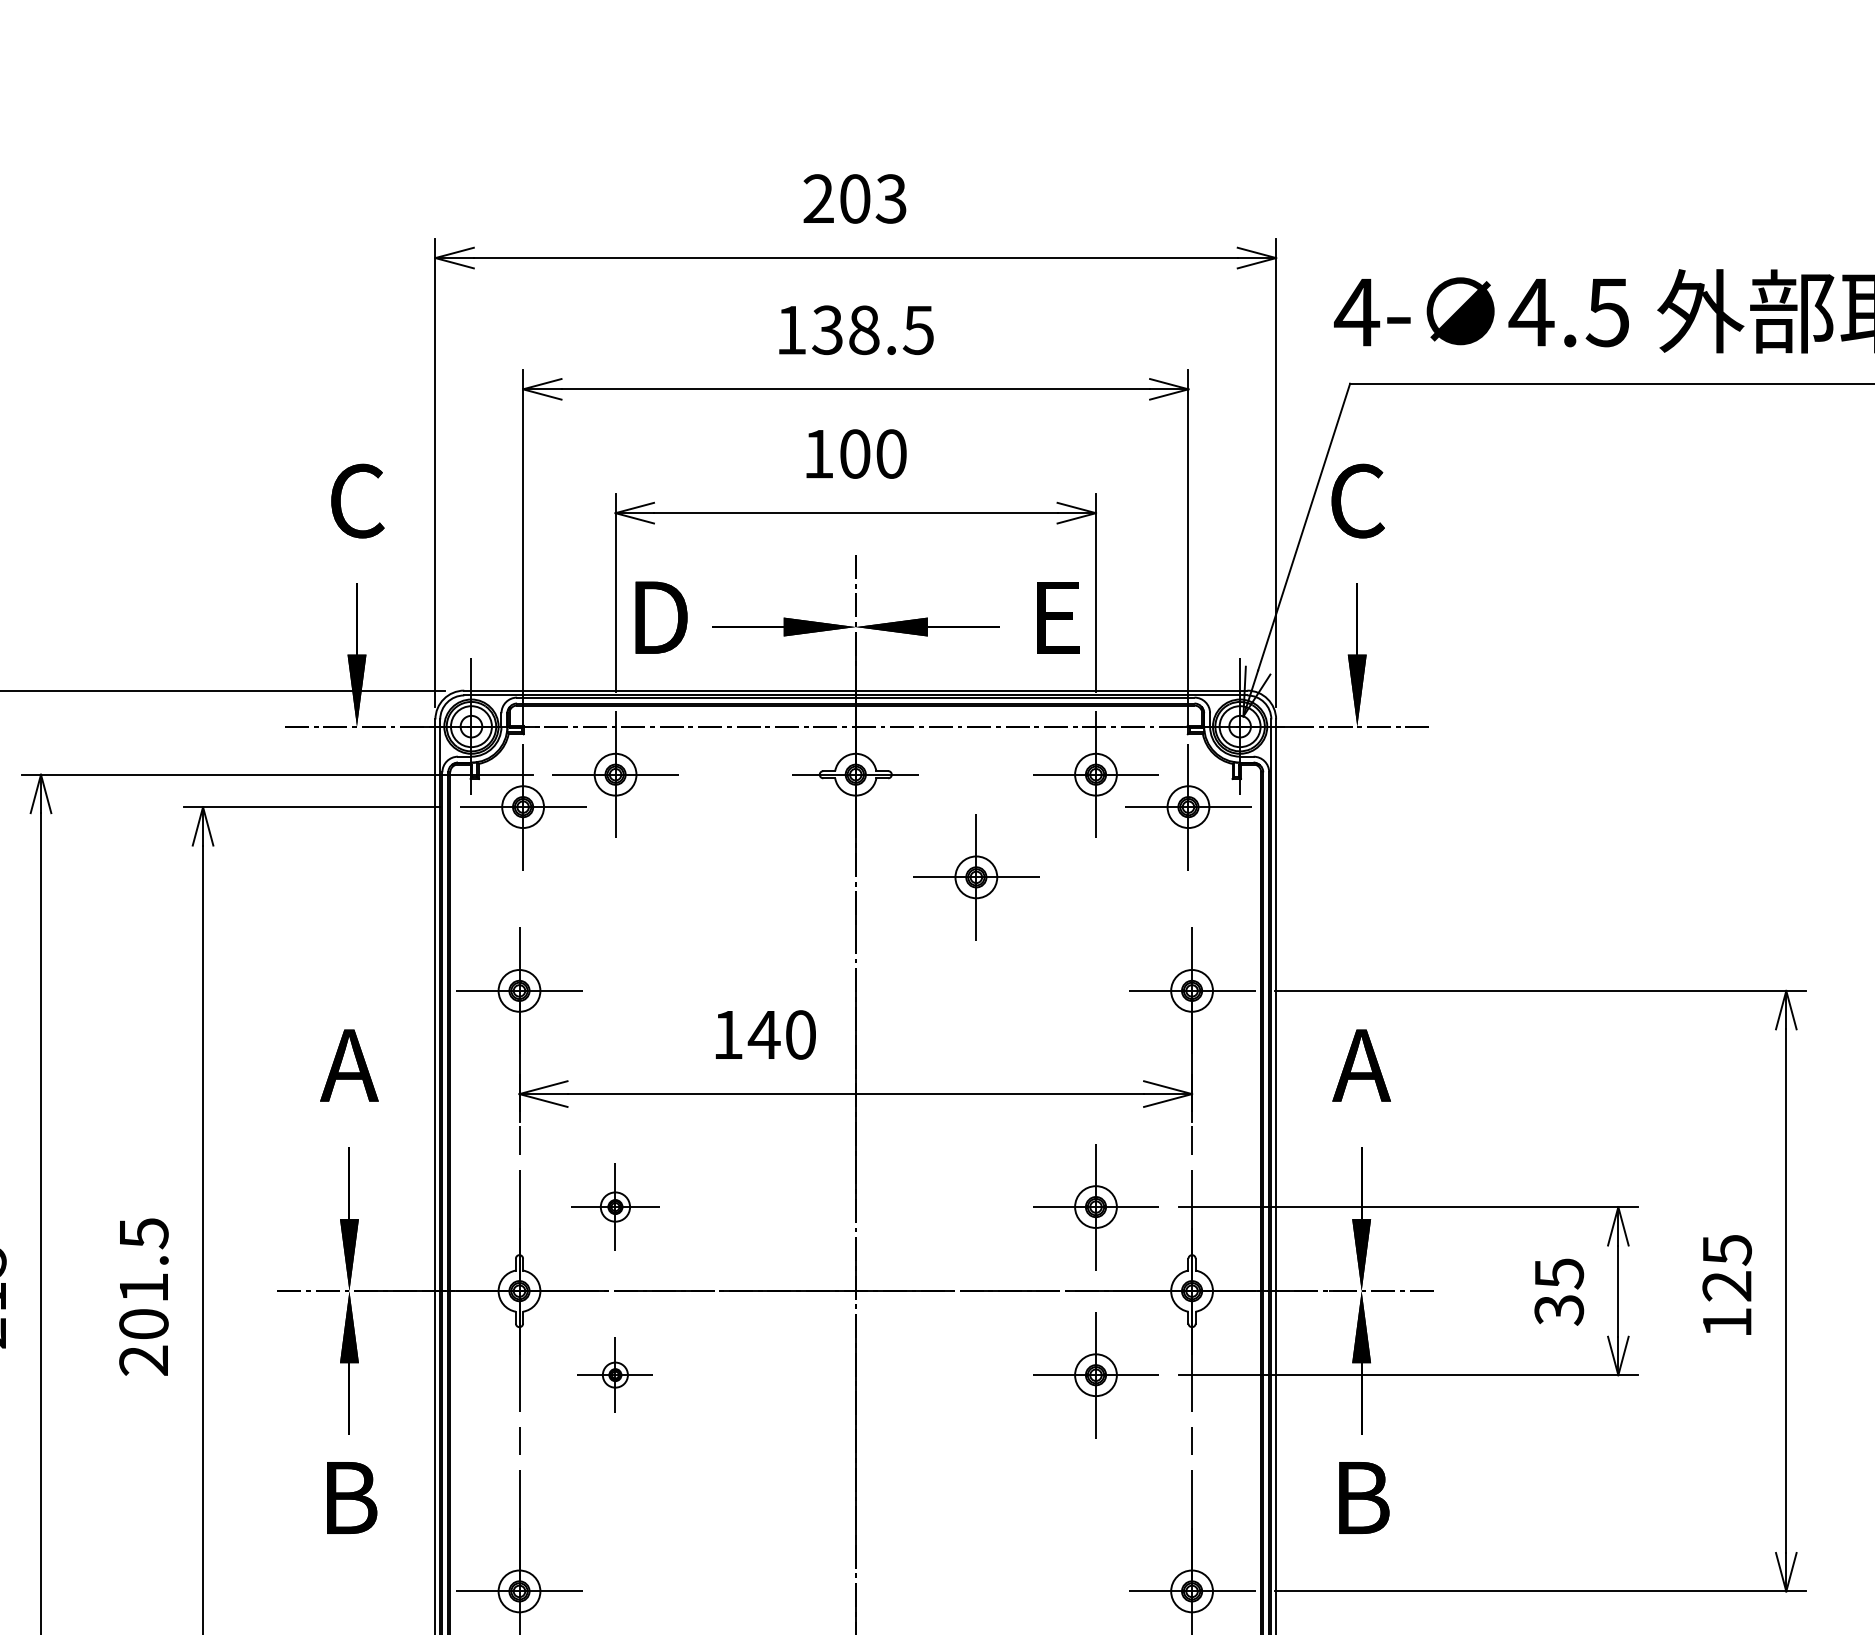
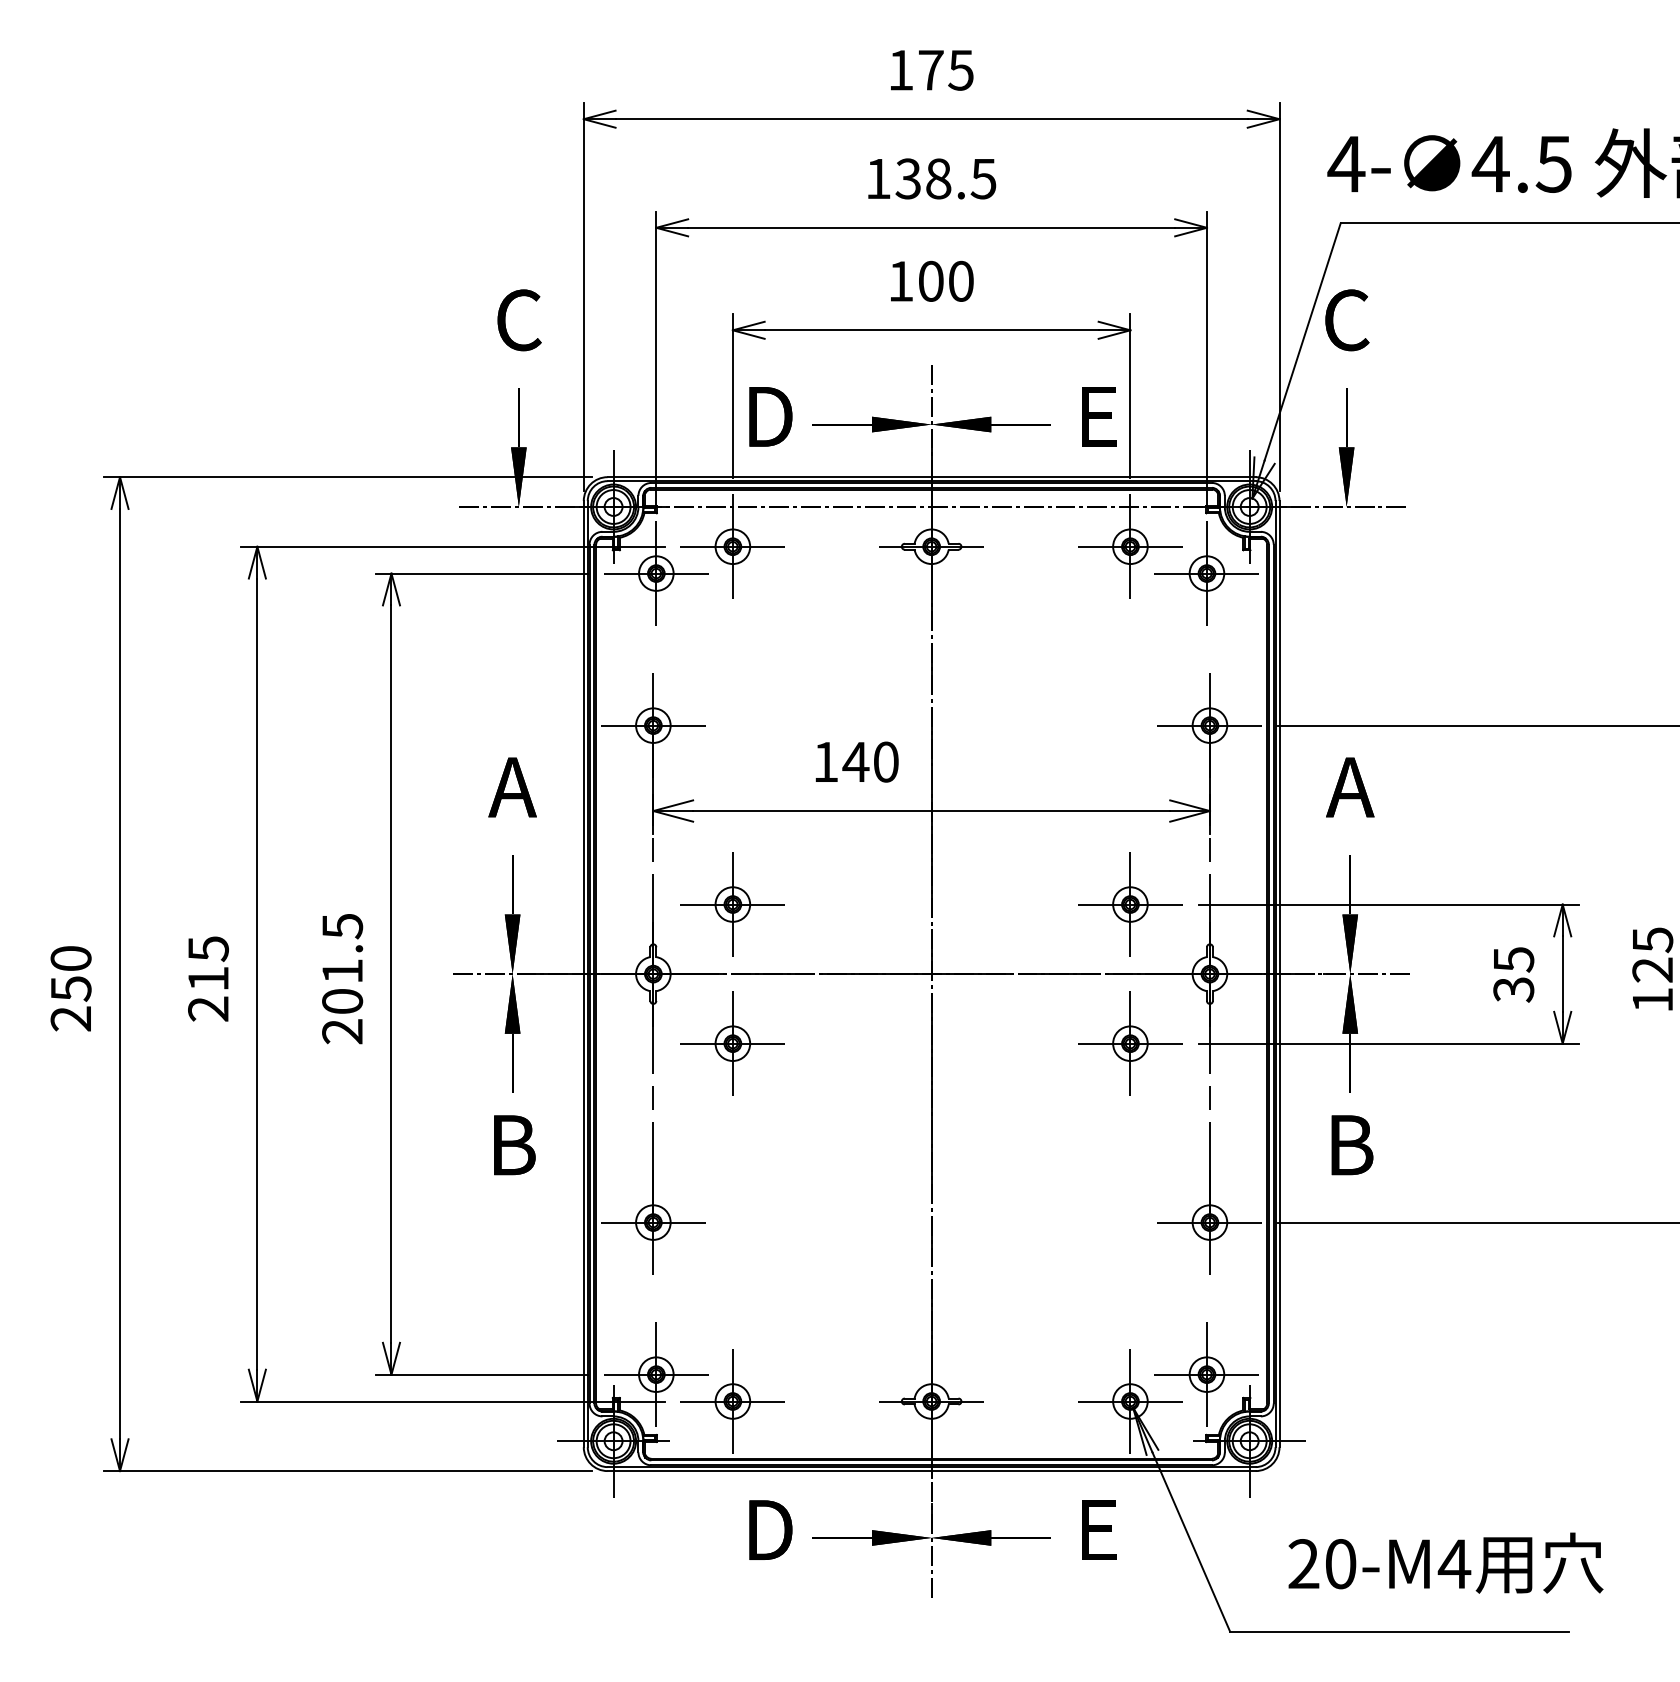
text: (854, 198) -> (930, 69), 203 -> 175
part: (976, 877) -> (1031, 631), removed
part: (615, 1207) -> (732, 904), size x1.43
part: (615, 1374) -> (732, 1043), size x1.67

